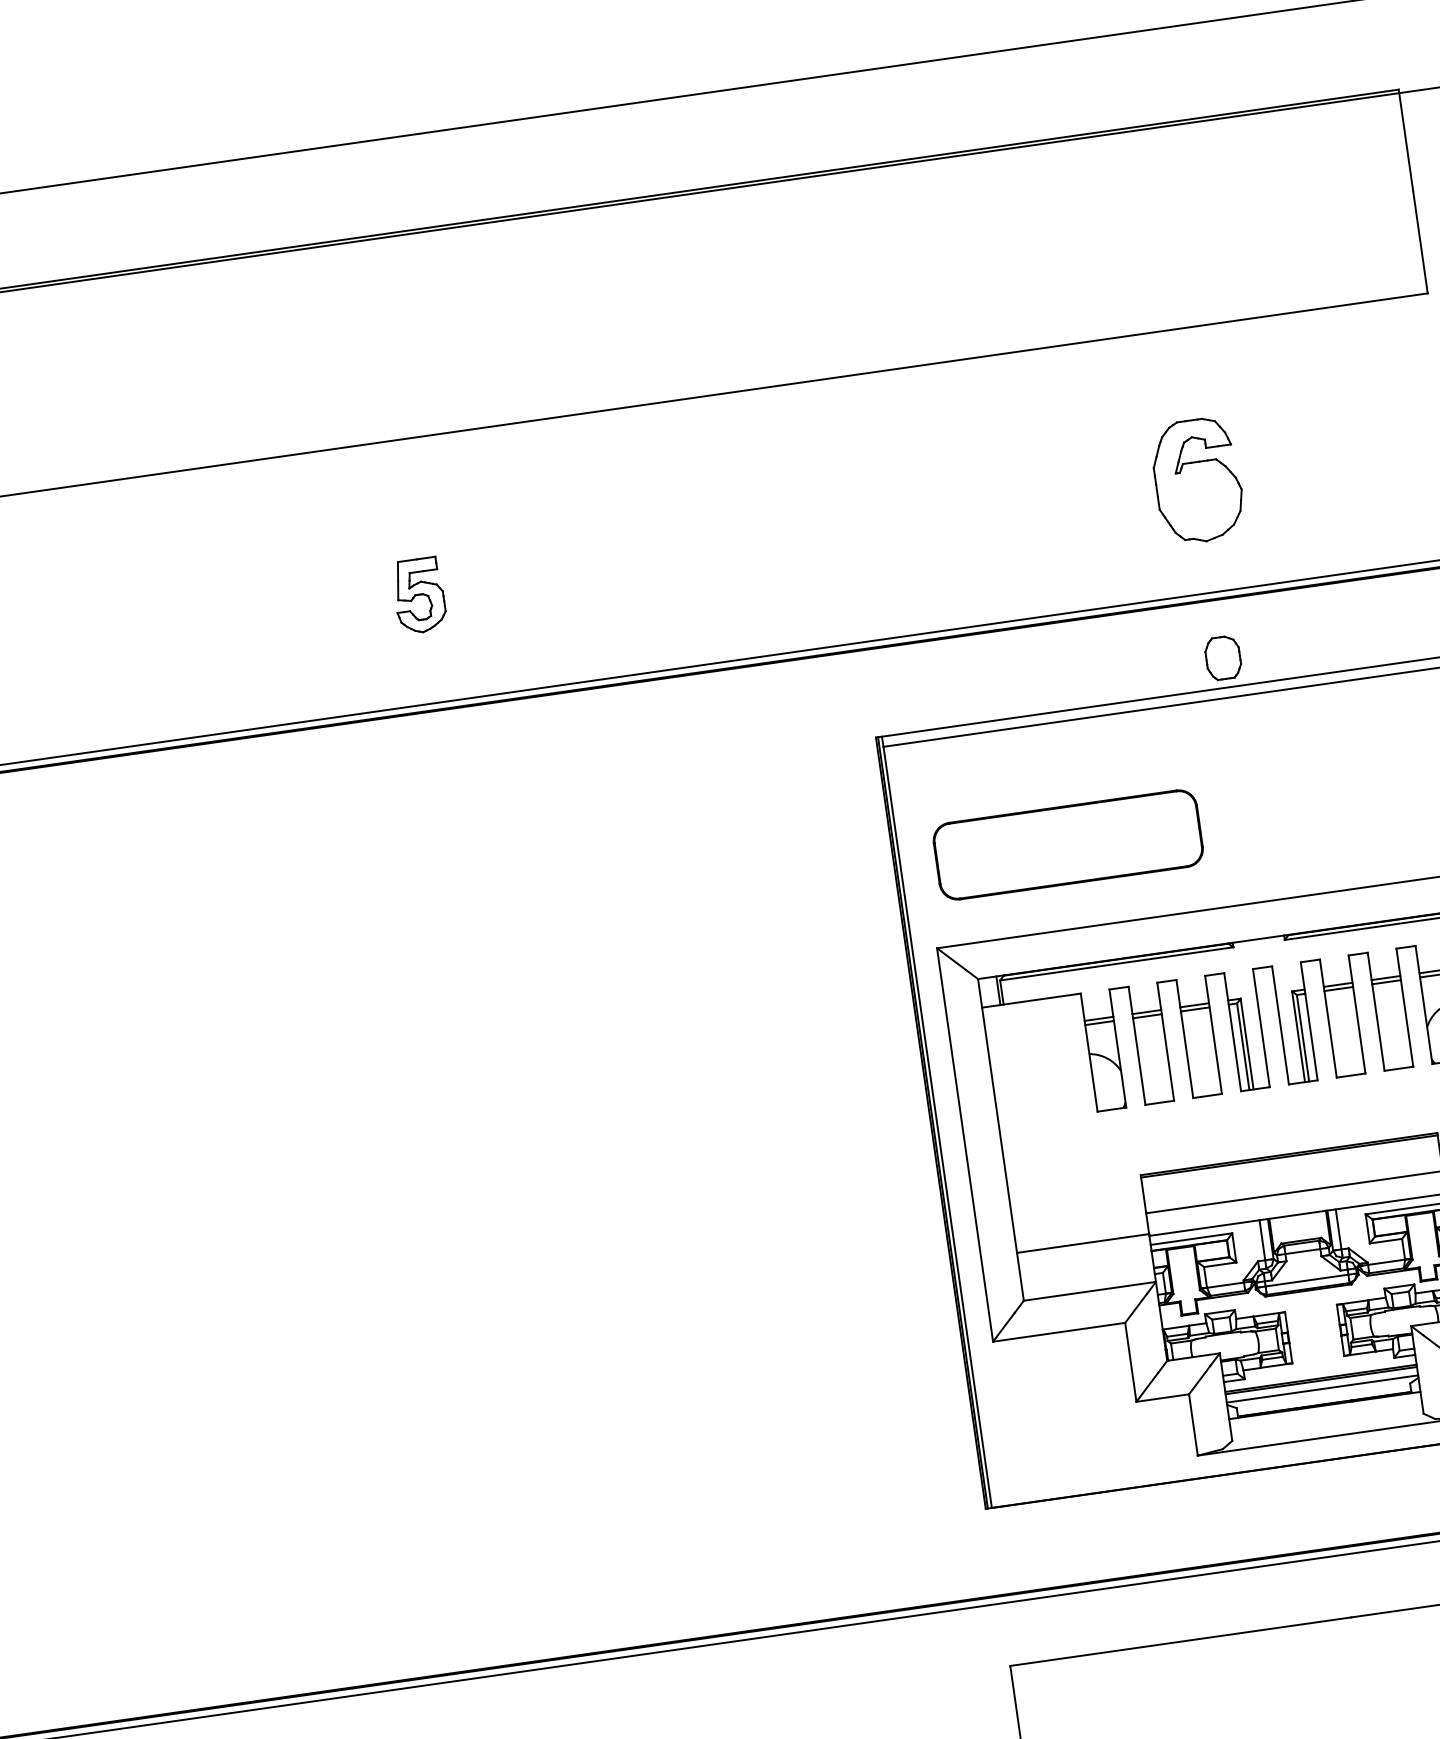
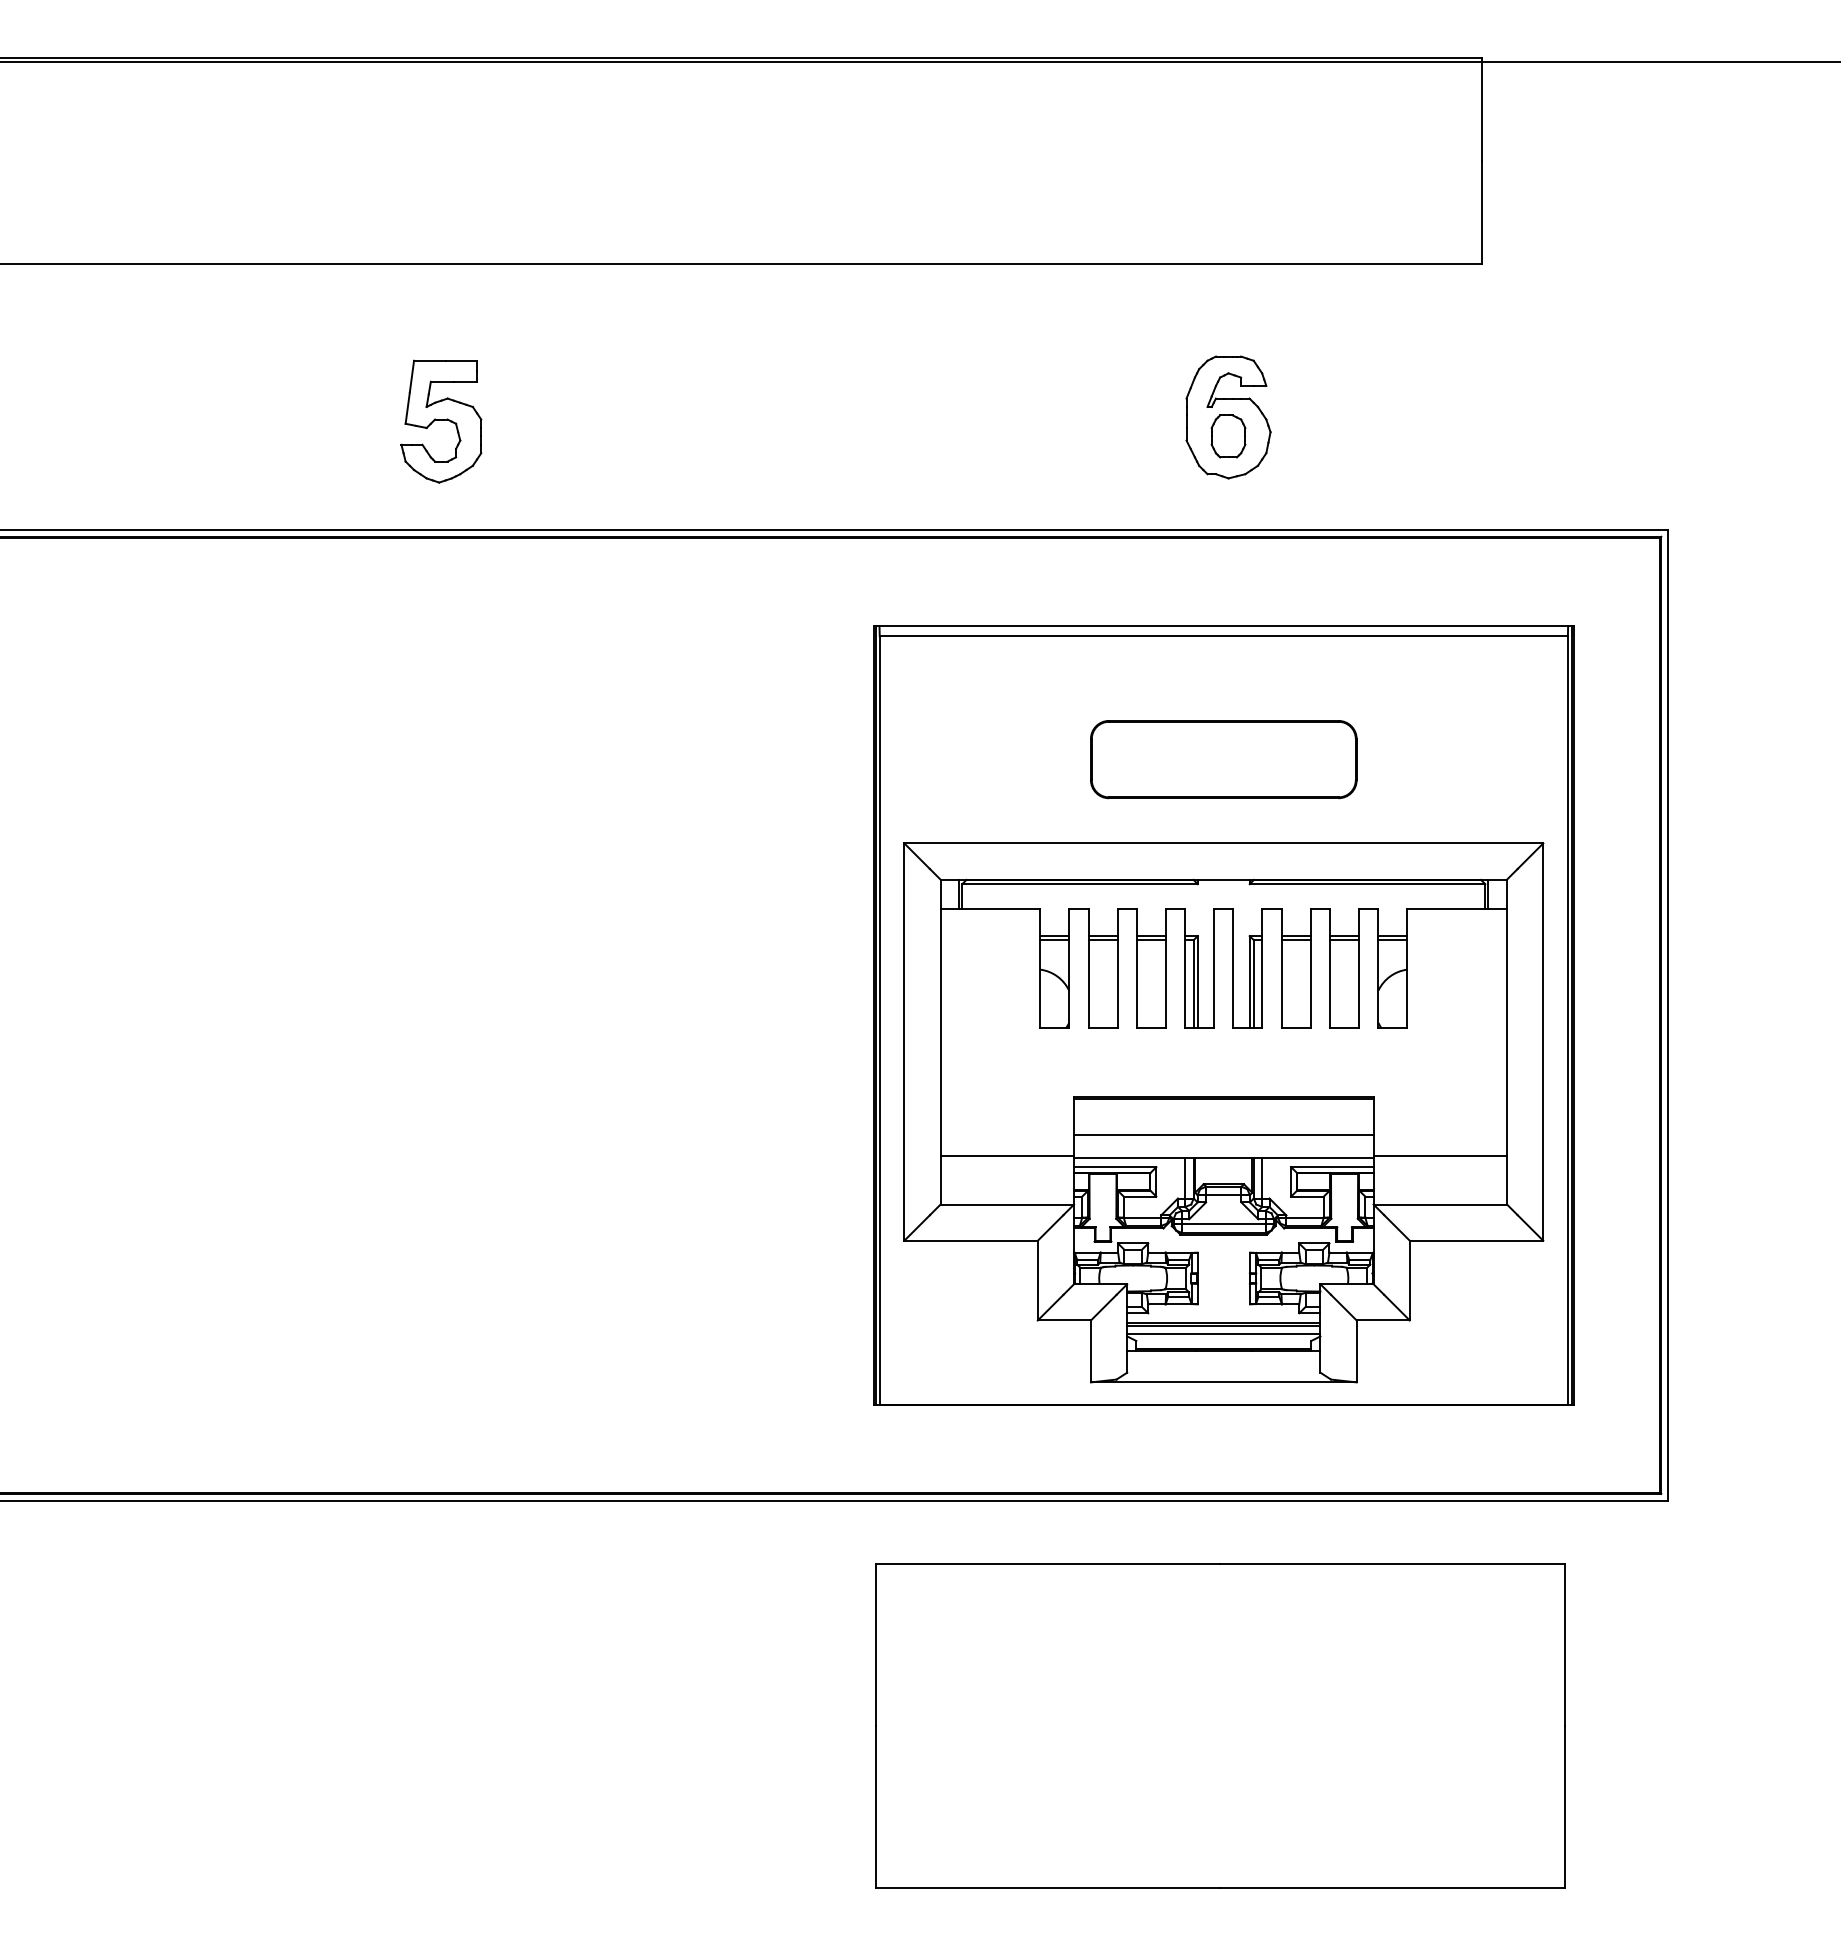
part: (419, 595) -> (441, 421), size x1.67
part: (1223, 658) -> (1228, 436), moved
part: (1067, 844) -> (1223, 759), moved

